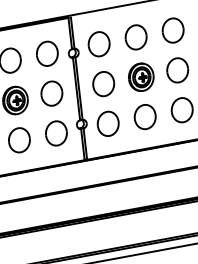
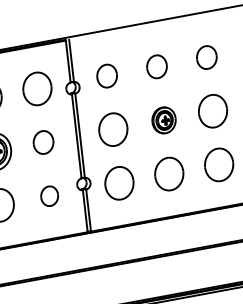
part: (172, 30) -> (206, 57), size x0.7
part: (135, 37) -> (156, 66), size x0.7
part: (98, 44) -> (106, 76), size x0.7
part: (141, 76) -> (164, 119), size x0.7
part: (51, 93) -> (42, 142), size x0.7
part: (56, 133) -> (49, 196), size x0.6

